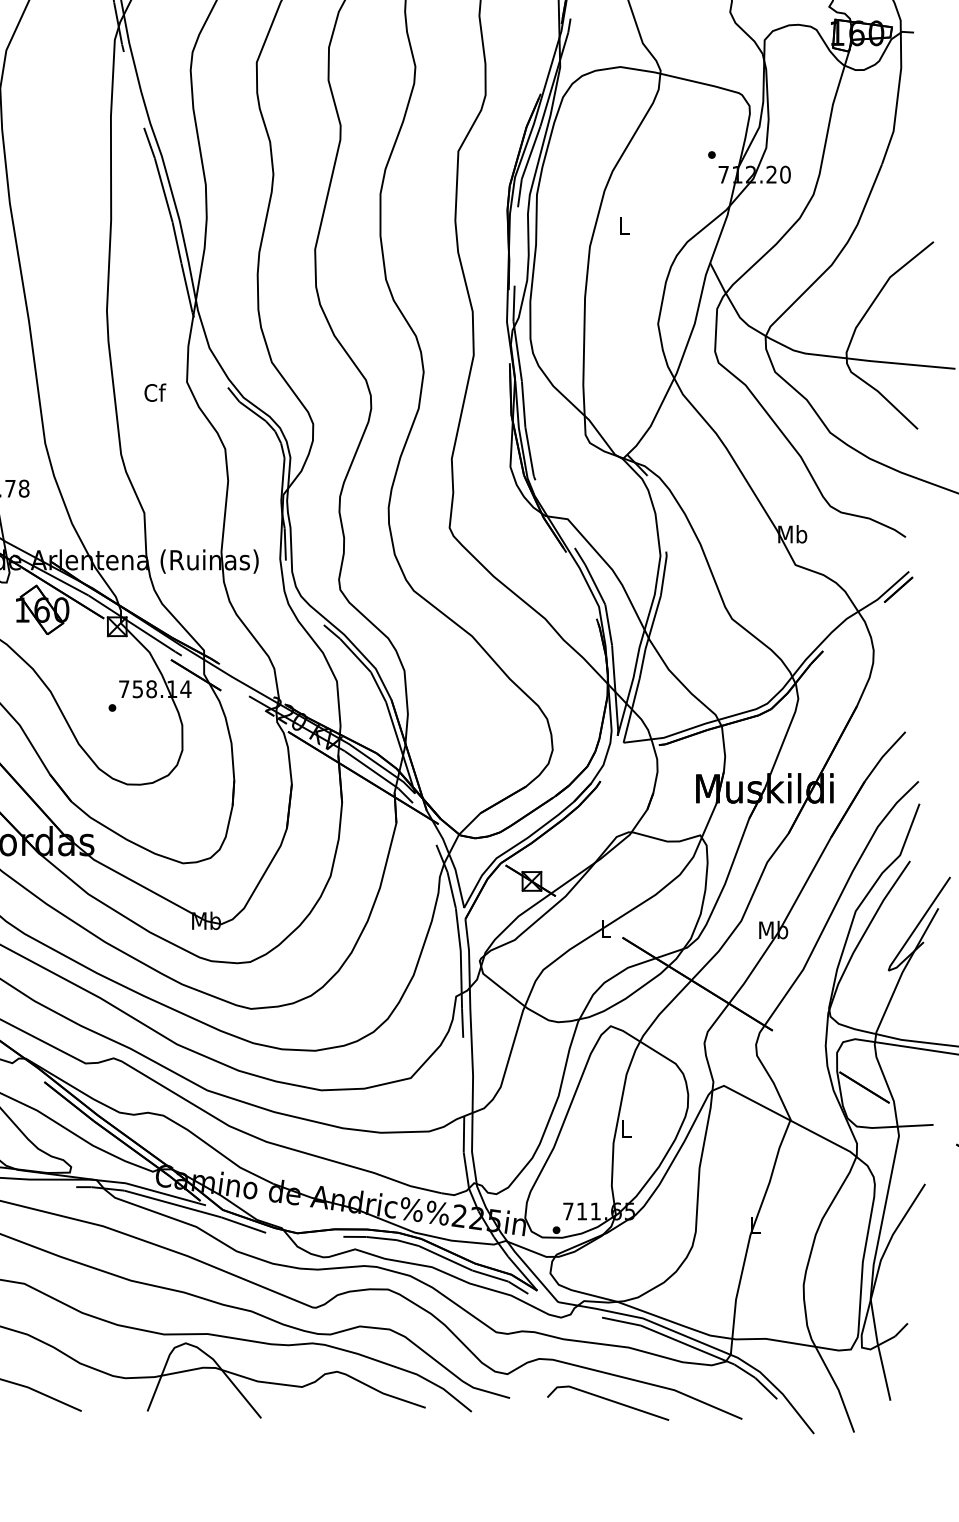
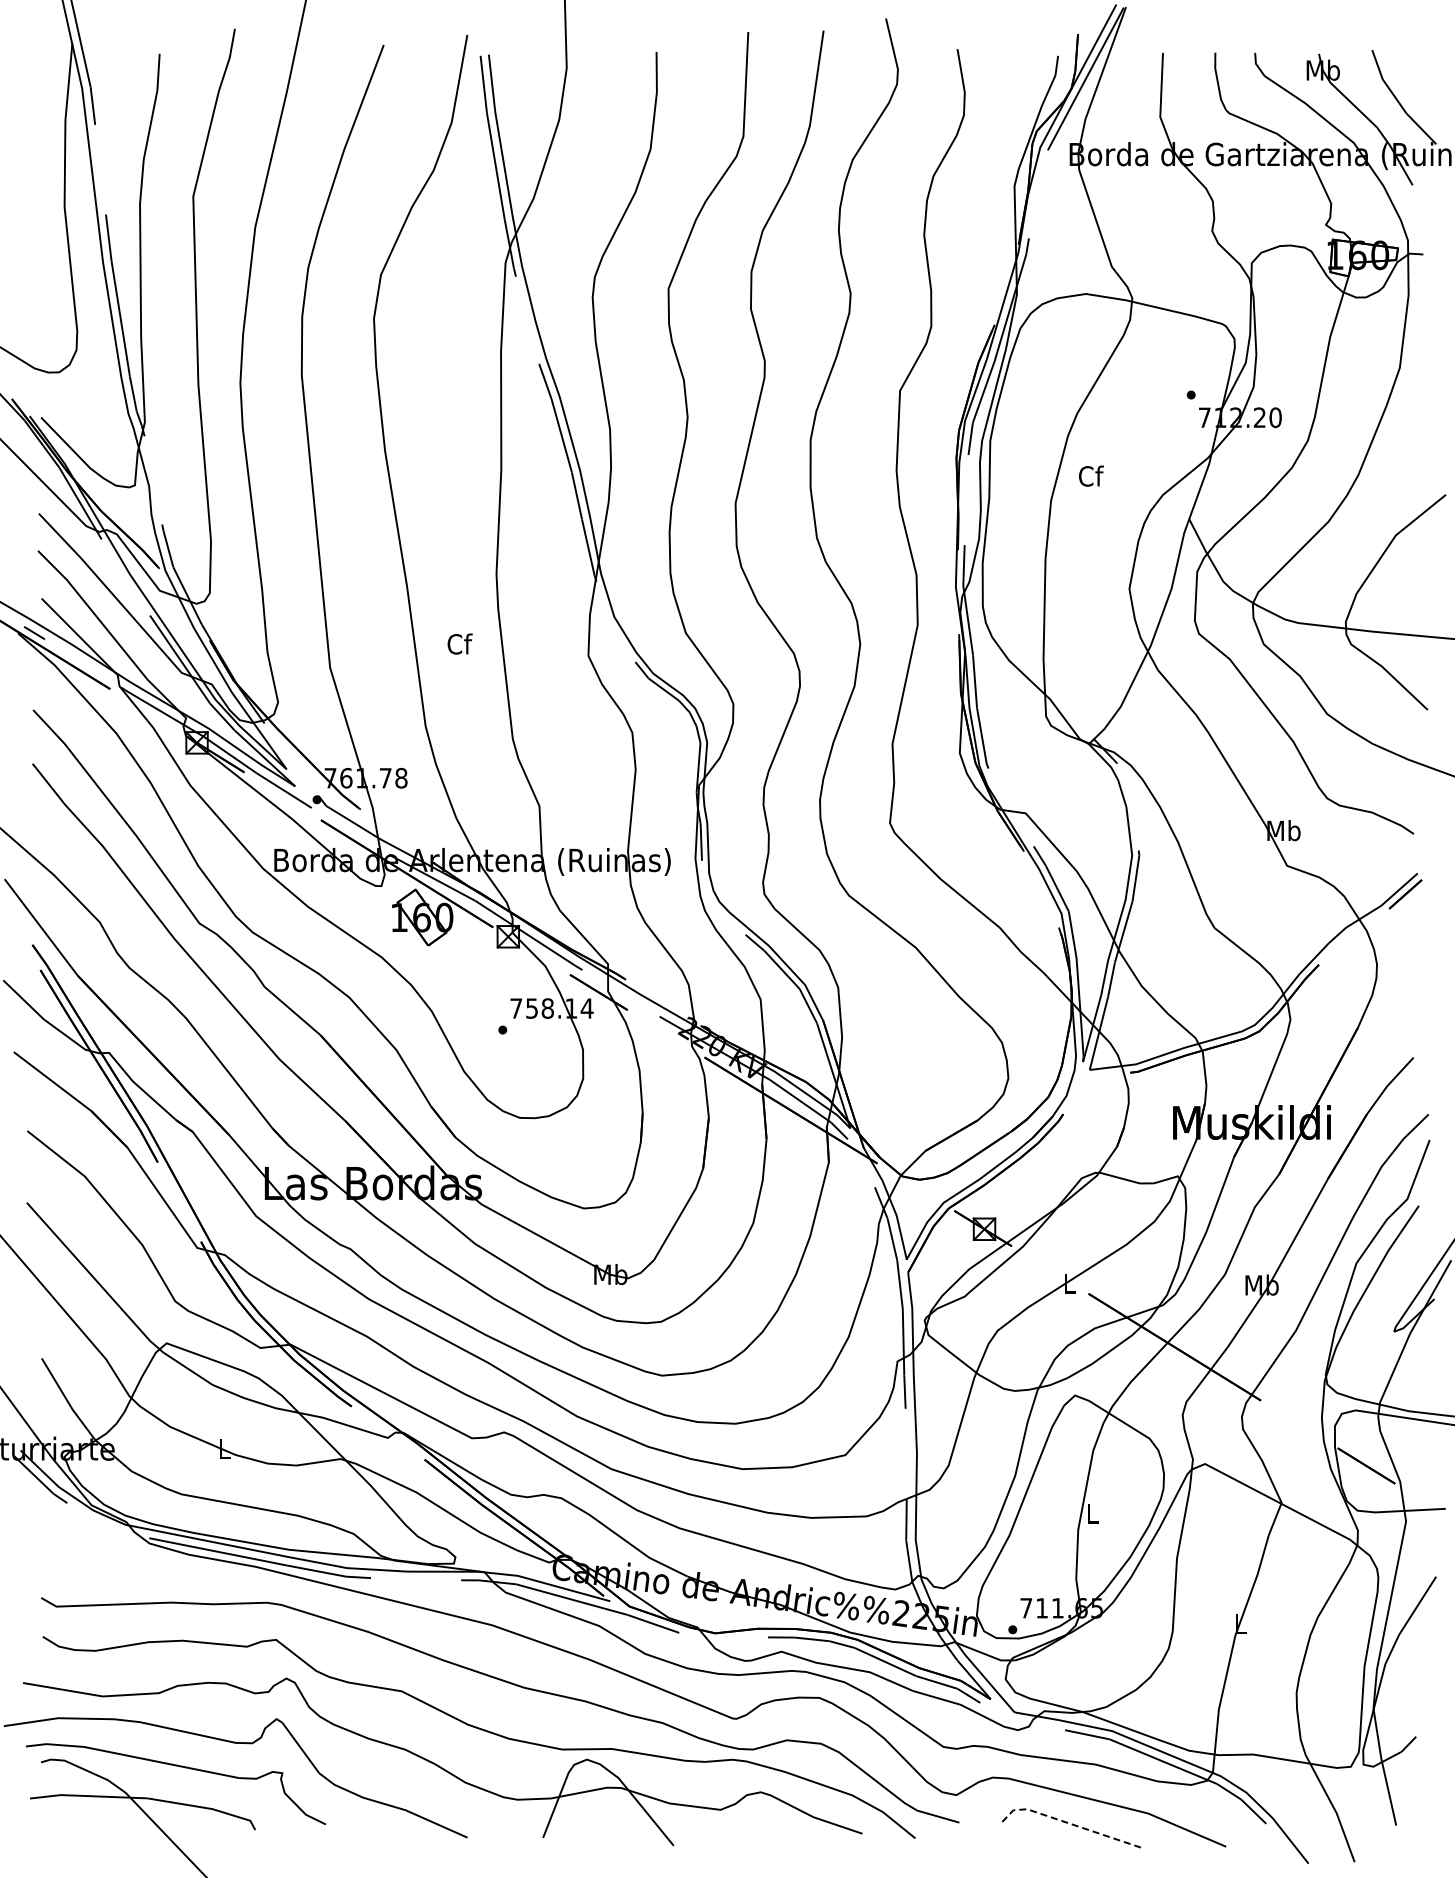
text: (625, 225) -> (1091, 475), L -> Cf
text: (154, 392) -> (459, 643), moved
line: (605, 1398) -> (1069, 1823), solid -> dashed

